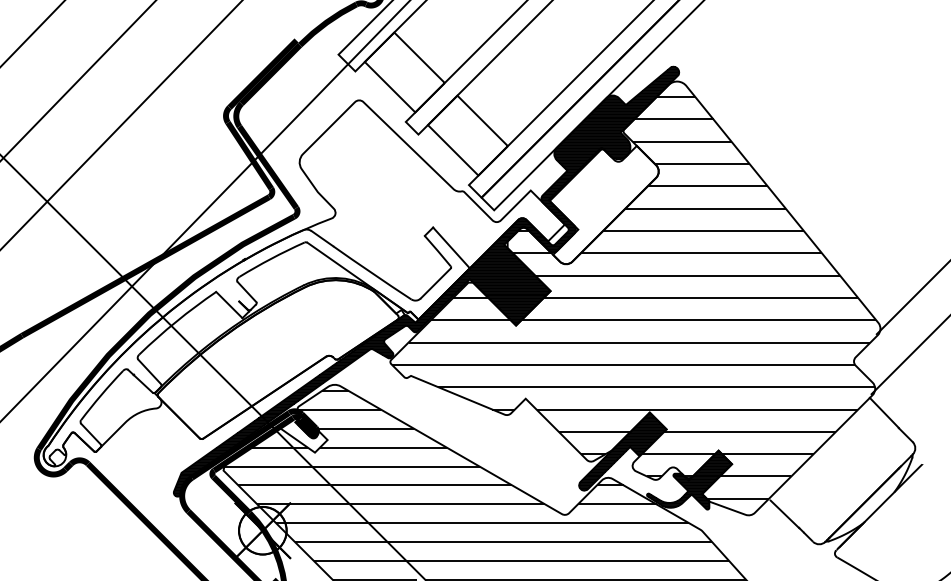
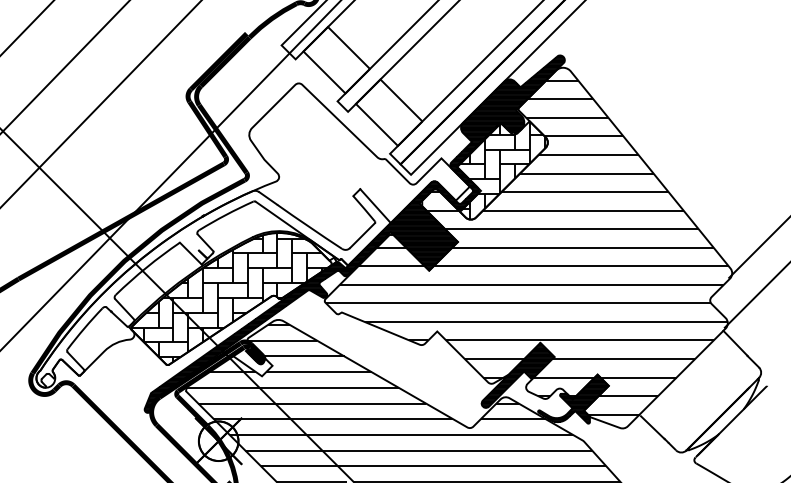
hatch: (604, 205) -> (502, 170), added
hatch: (280, 356) -> (233, 296), added

